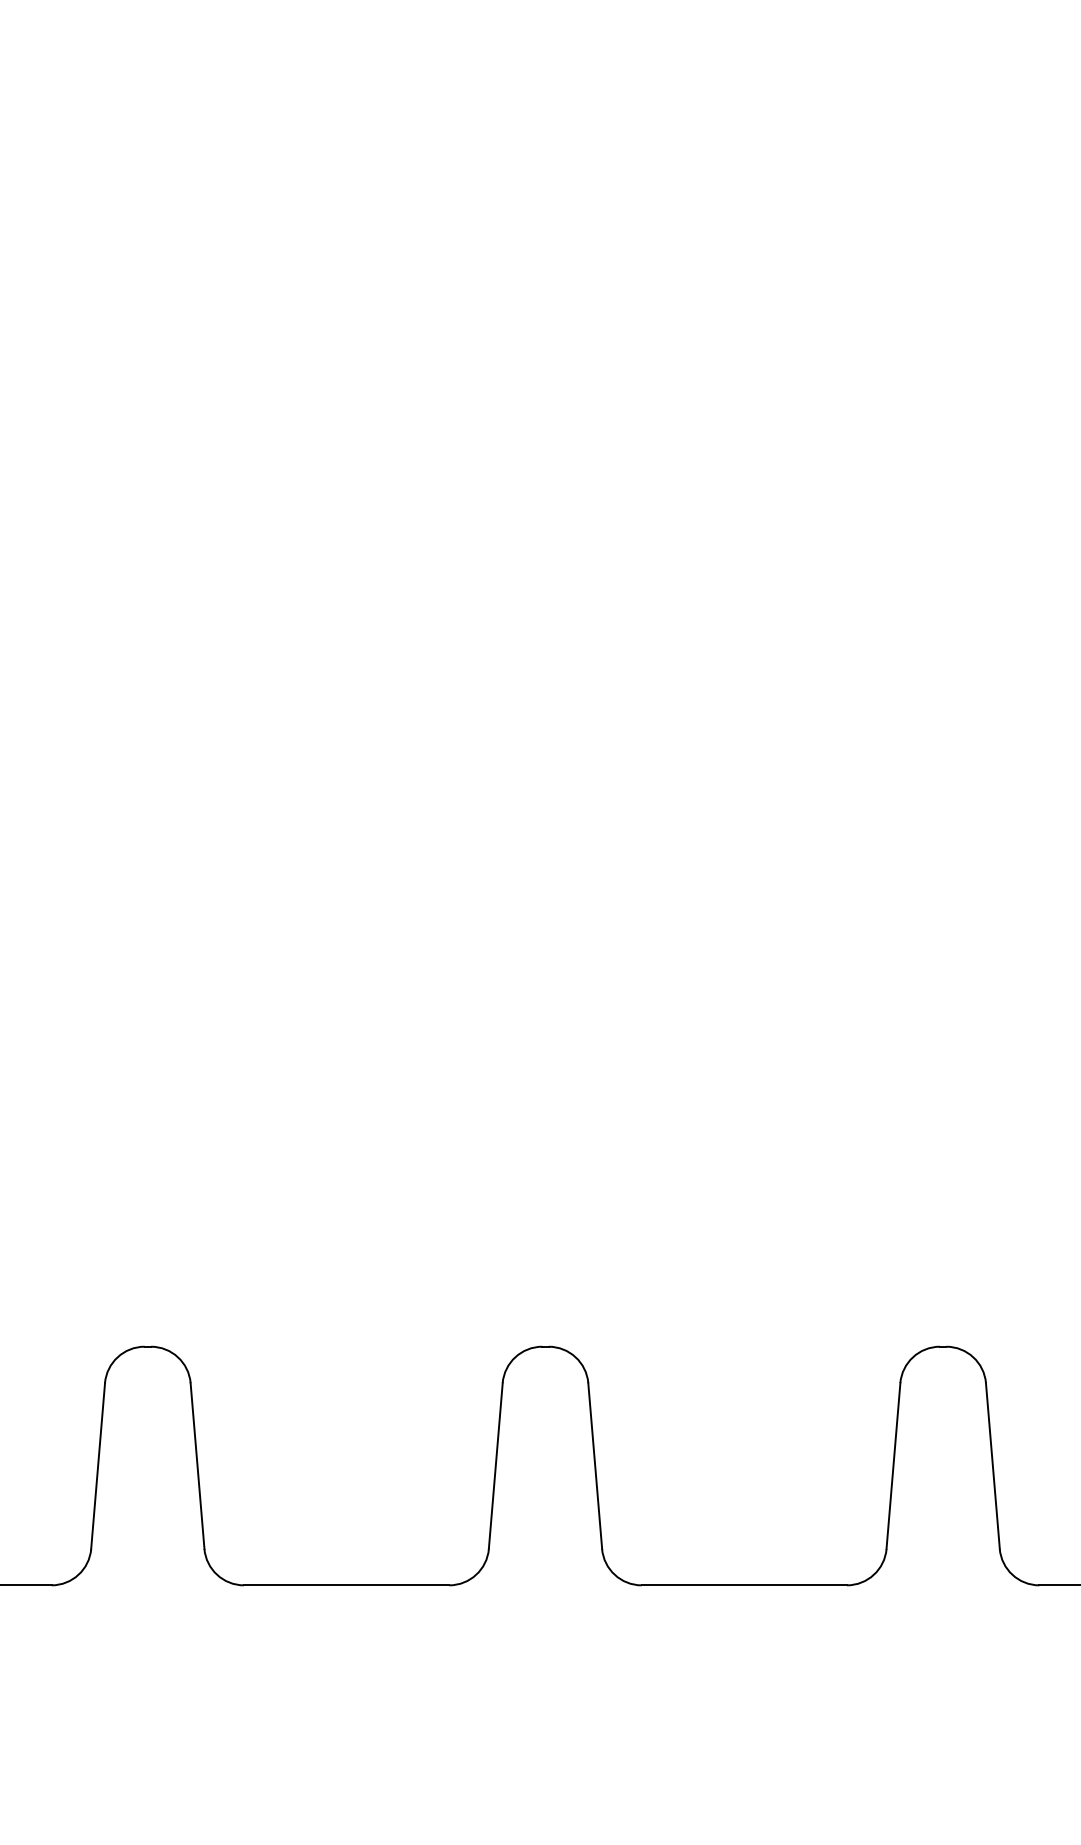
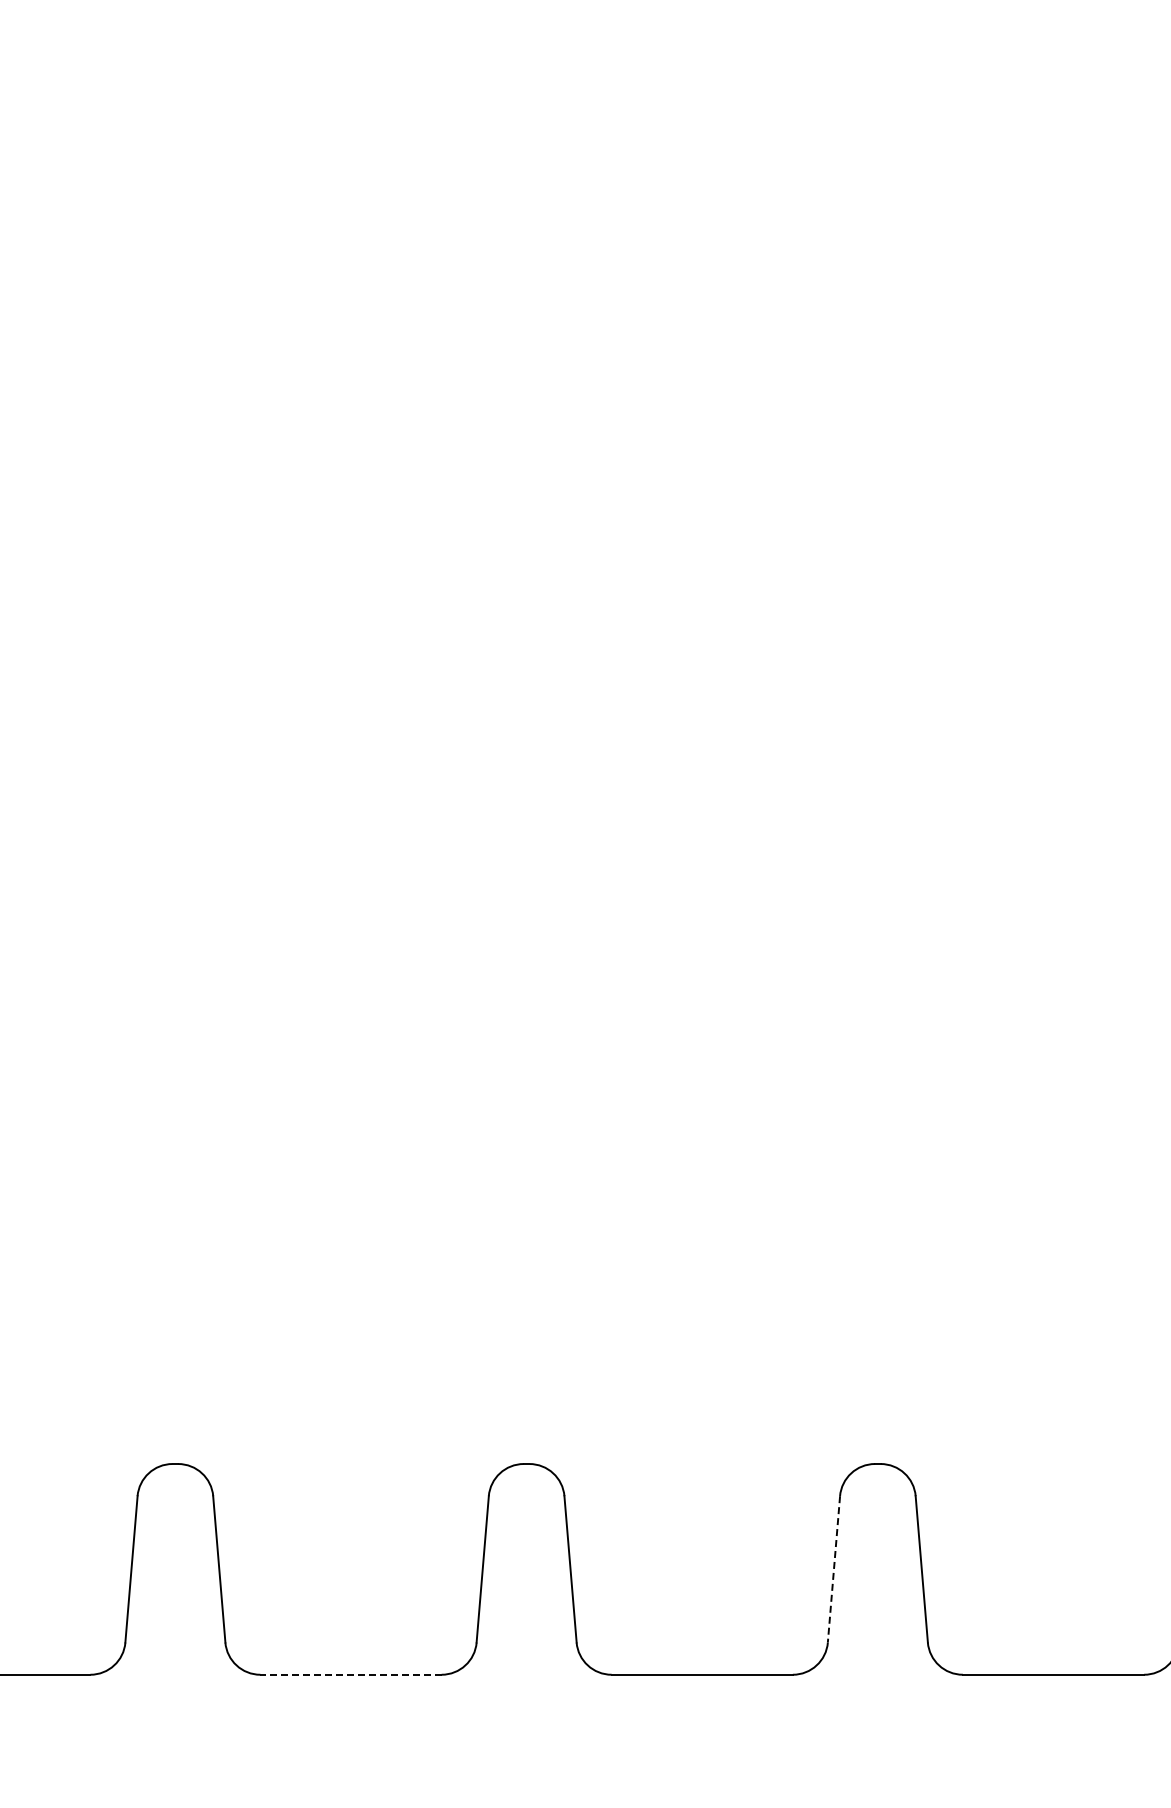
line: (892, 1466) -> (833, 1569), solid -> dashed
line: (347, 1585) -> (351, 1674), solid -> dashed

